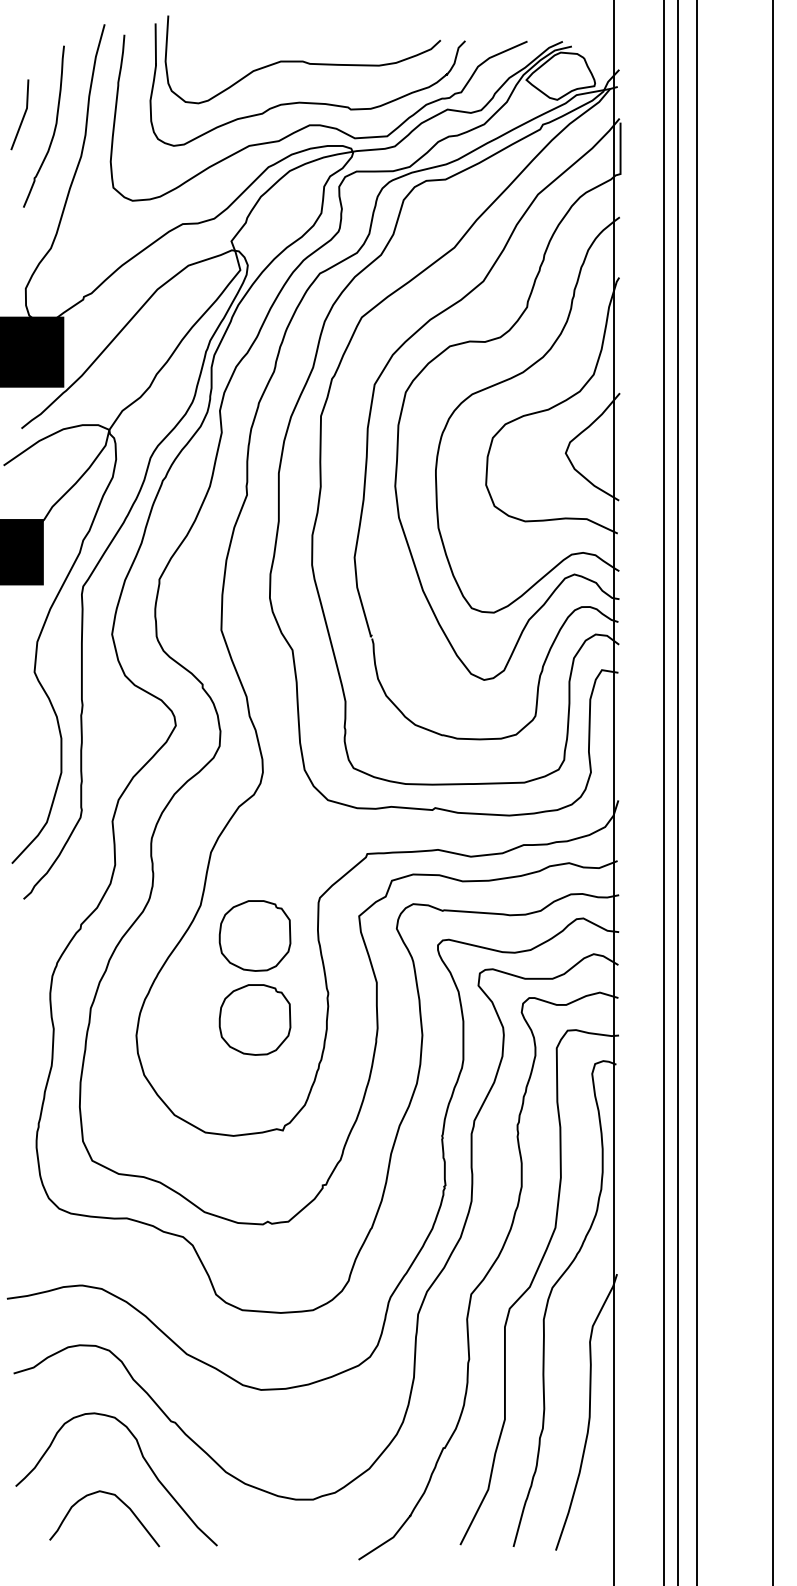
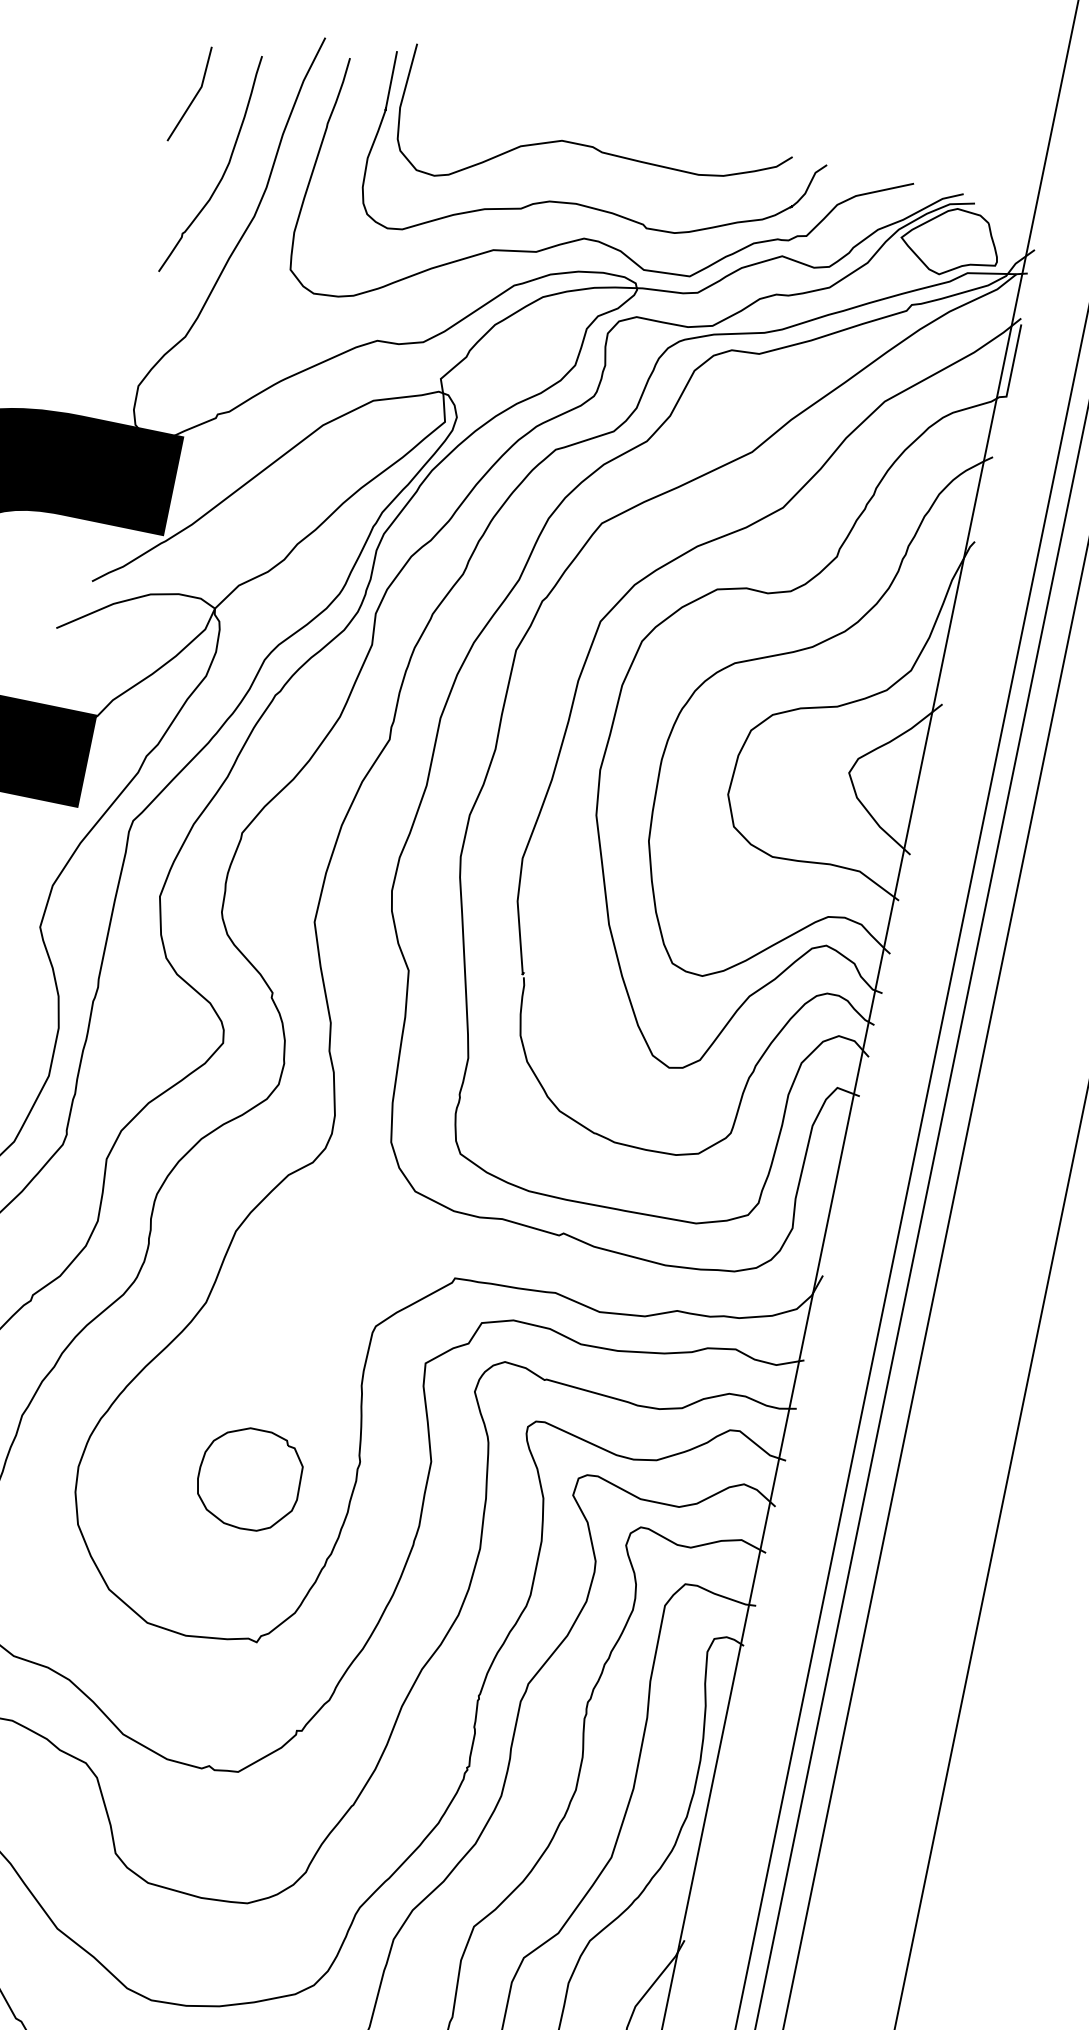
line: (22, 116) -> (192, 97), moved
part: (254, 935) -> (273, 1360), removed

